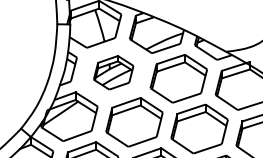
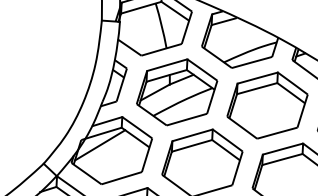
part: (113, 72) -> (176, 92), size x1.43

